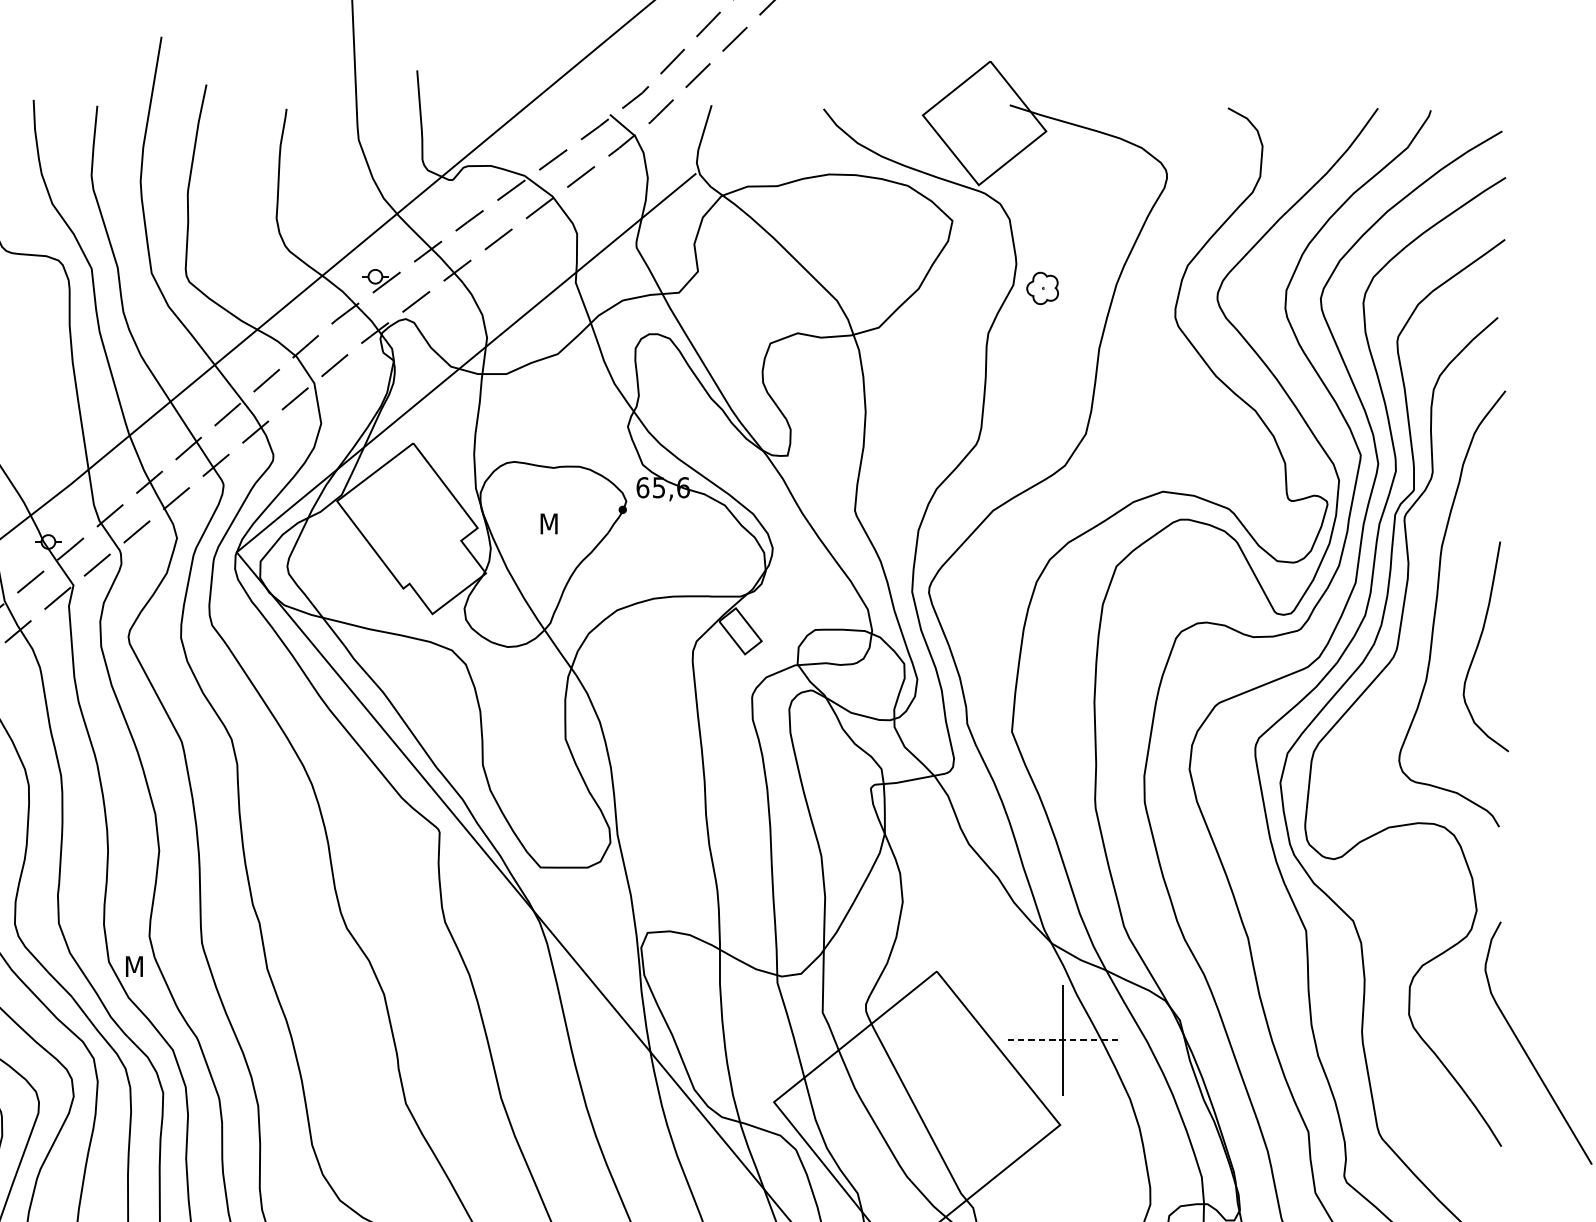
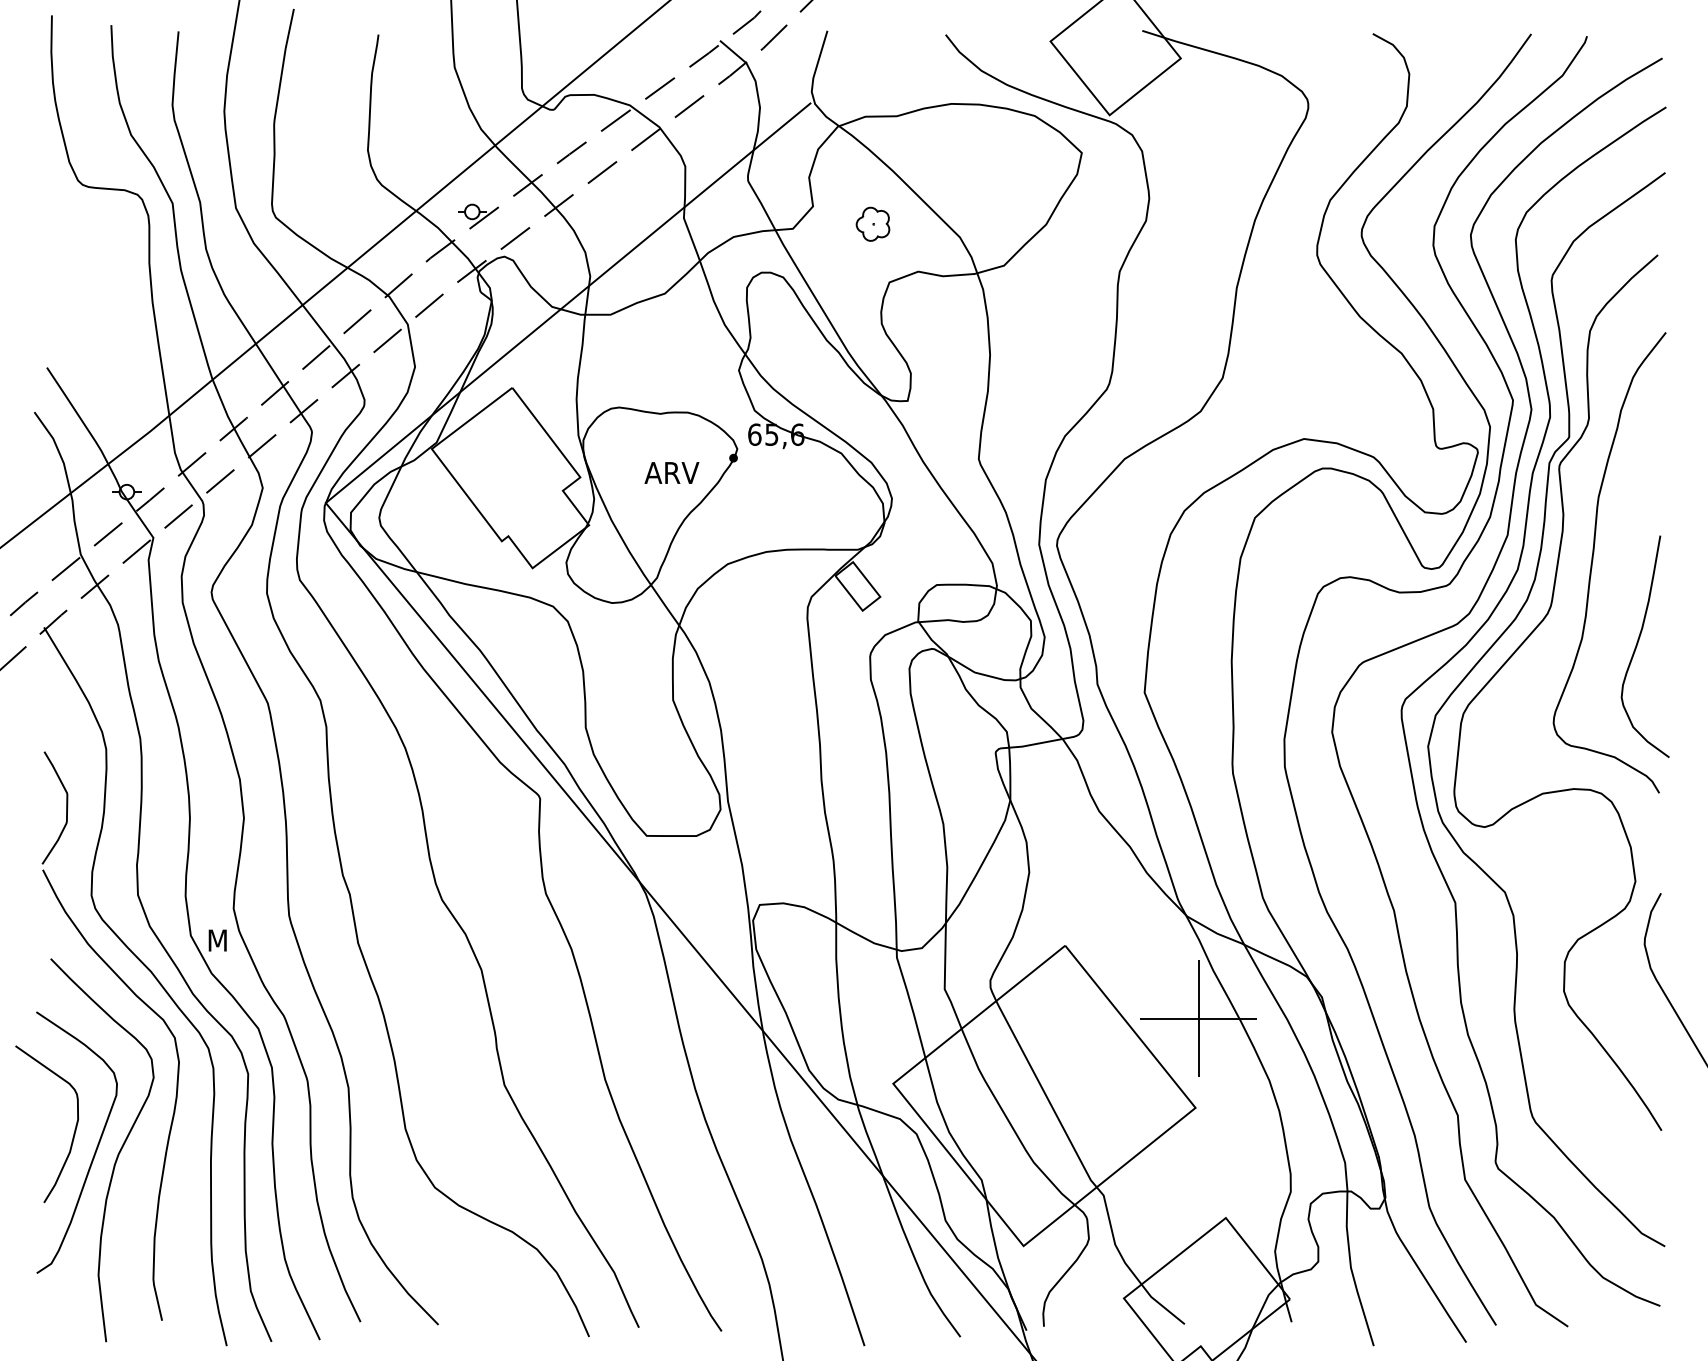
part: (1042, 287) -> (872, 223), moved
text: (564, 523) -> (671, 472), M -> ARV
curve: (1479, 643) -> (1638, 643), moved
line: (1062, 1040) -> (1198, 1018), dashed -> solid

